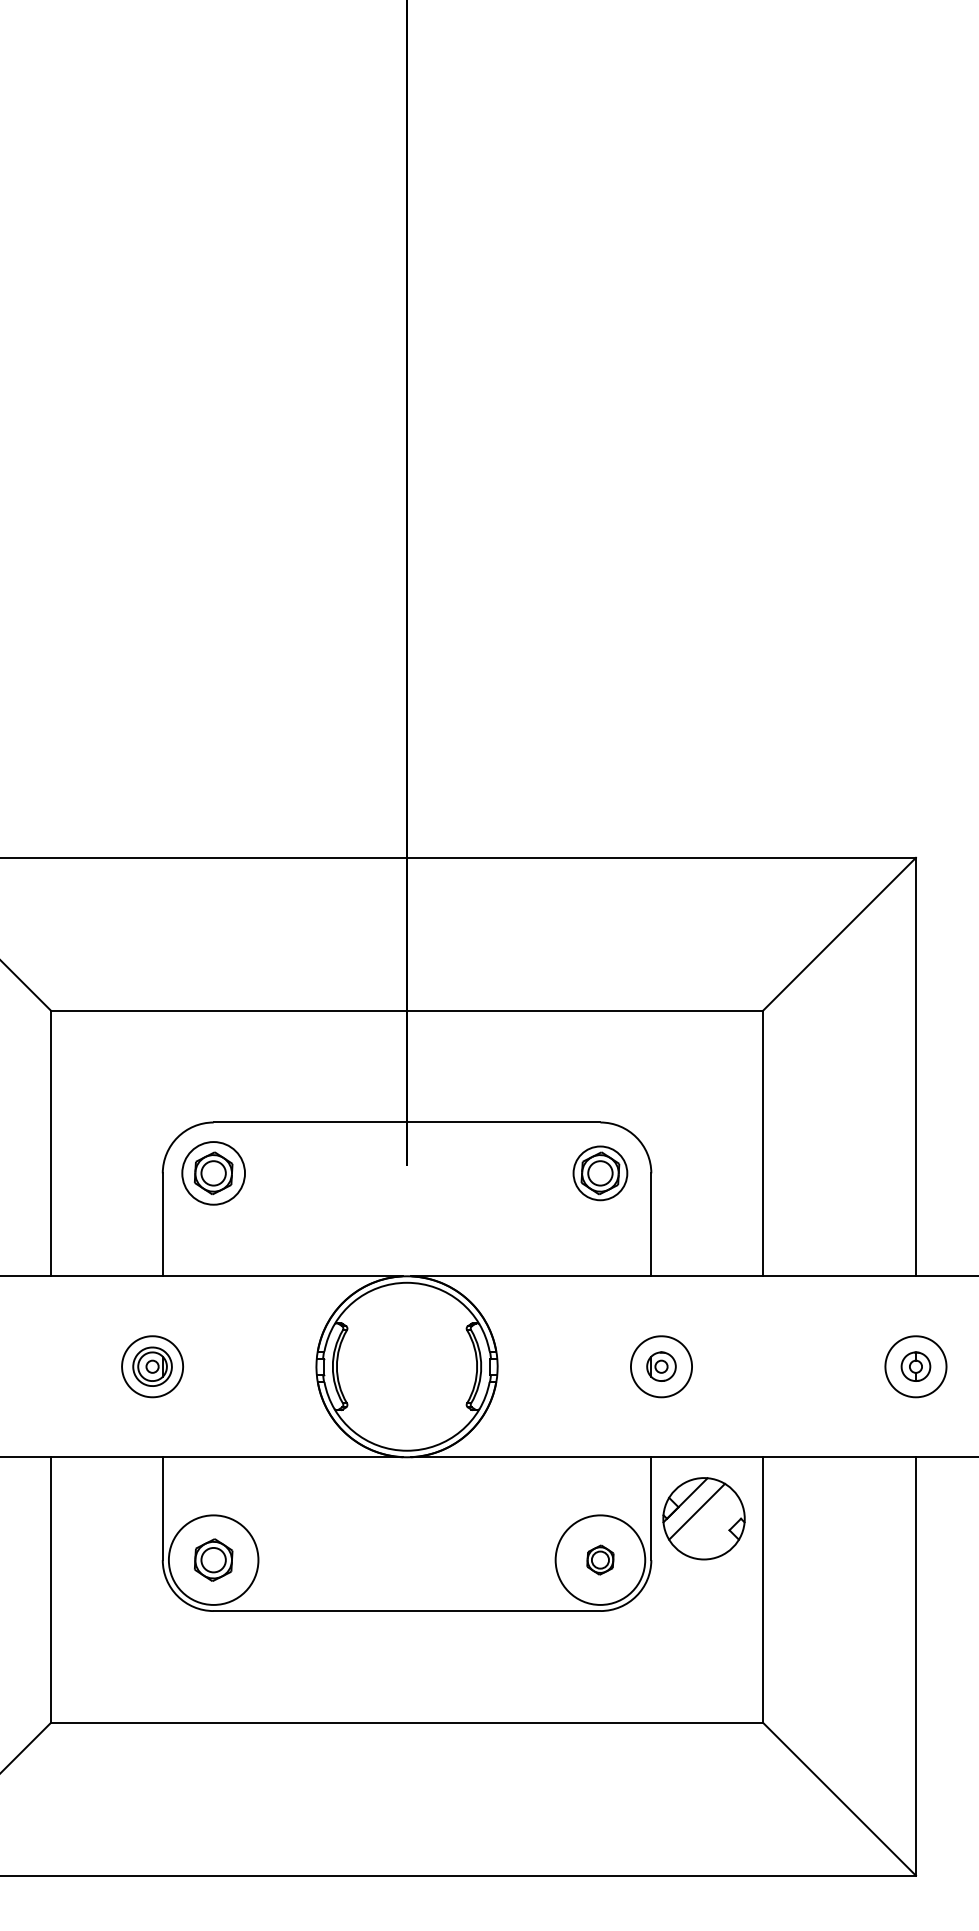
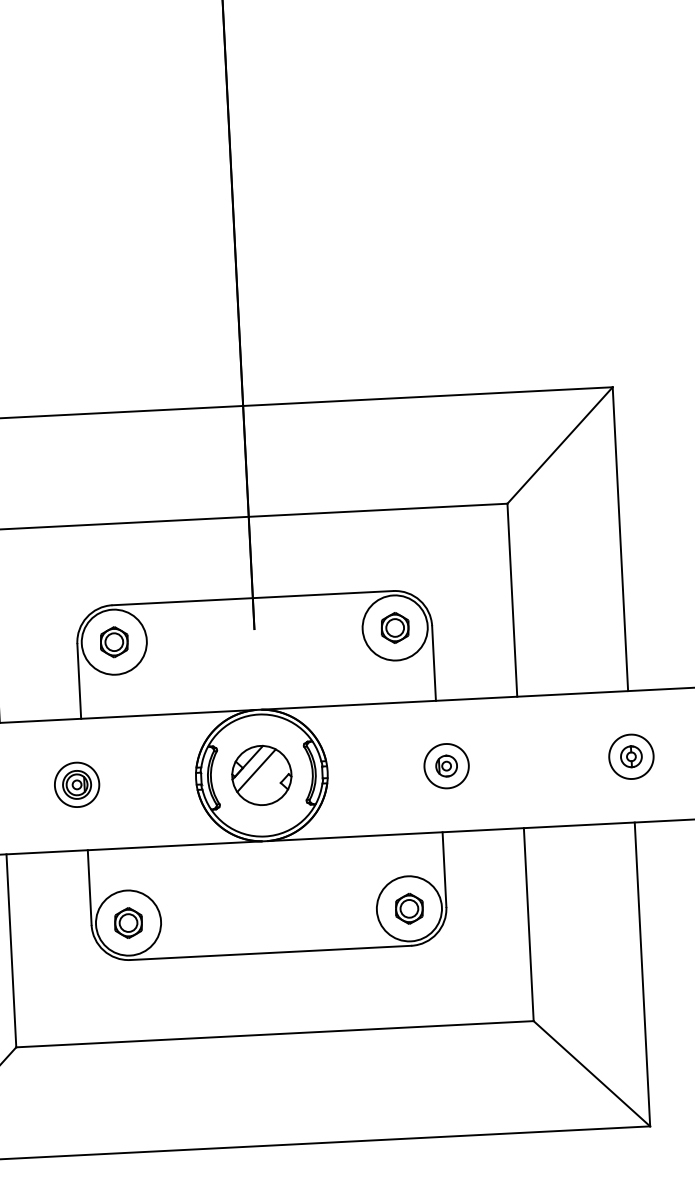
circle: (213, 1173) -> (114, 642), size x1.43
circle: (600, 1173) -> (395, 628), size x1.67
part: (703, 1518) -> (261, 775), moved
part: (600, 1559) -> (409, 908), size x1.43

